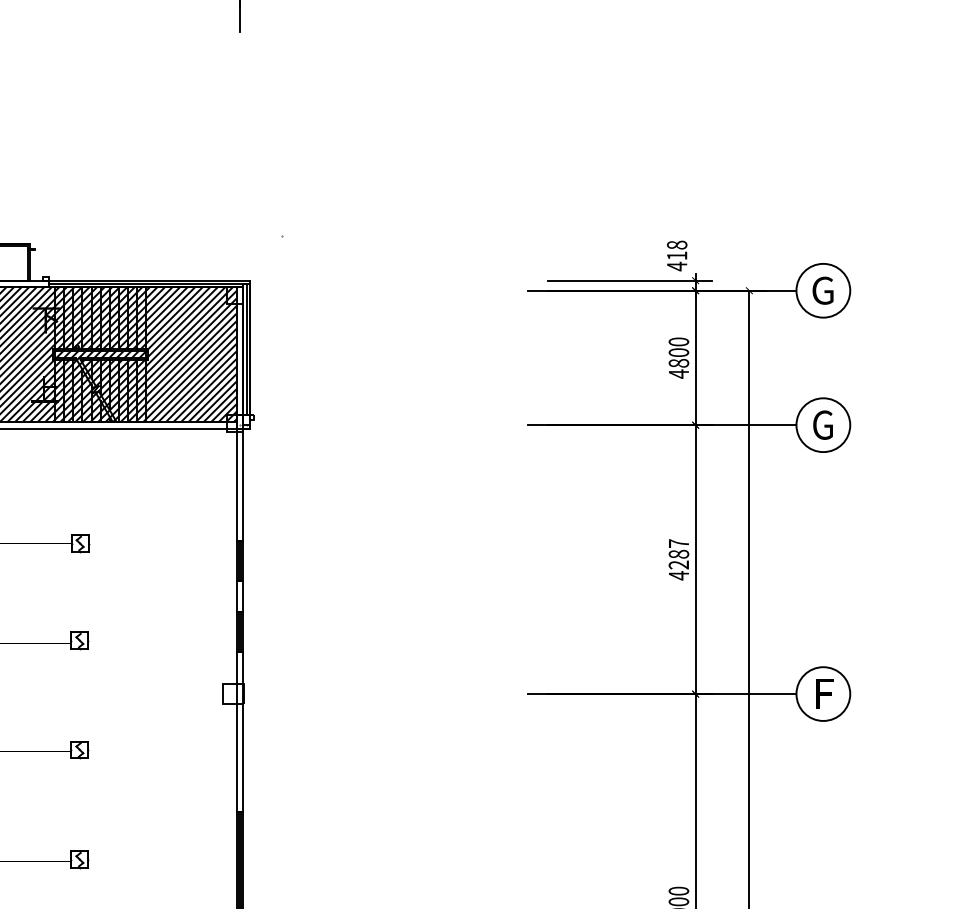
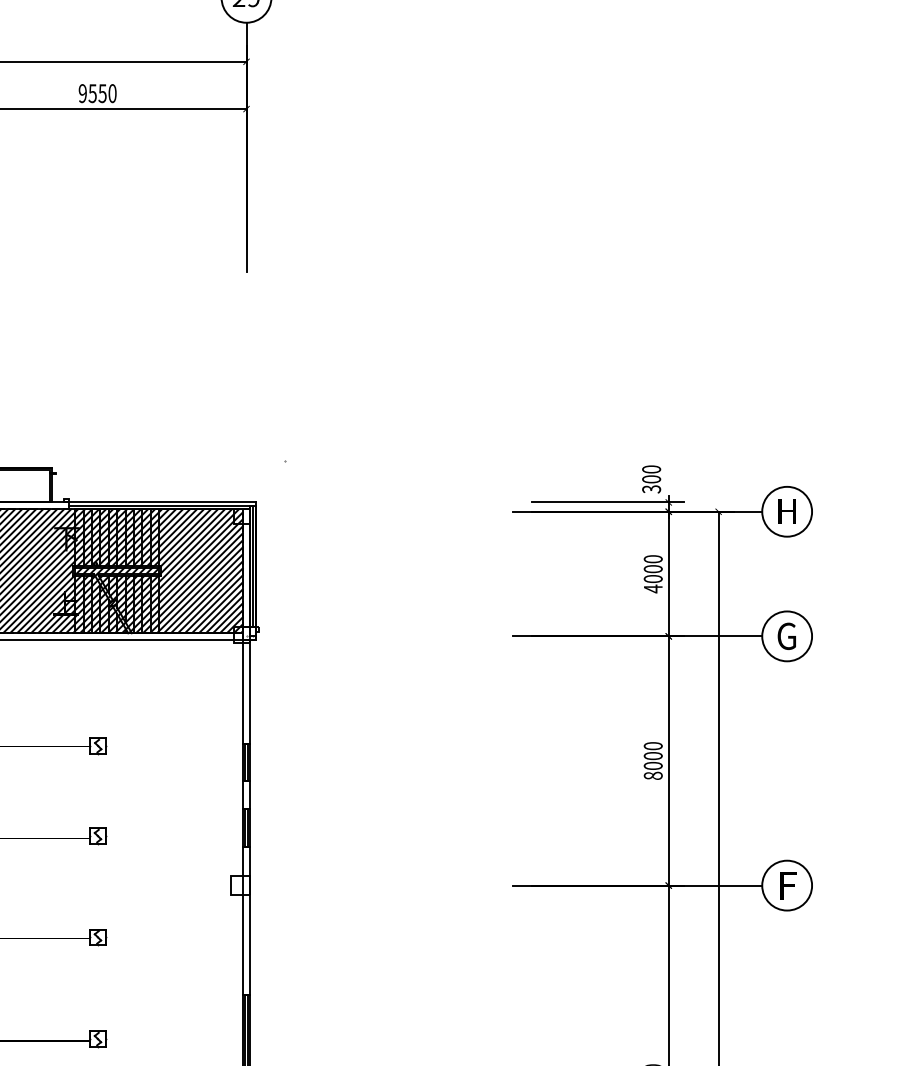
text: (677, 255) -> (651, 479), 418 -> 300
text: (822, 290) -> (786, 511), G -> H
text: (679, 363) -> (653, 579), 4800 -> 4000
text: (678, 560) -> (652, 761), 4287 -> 8000

